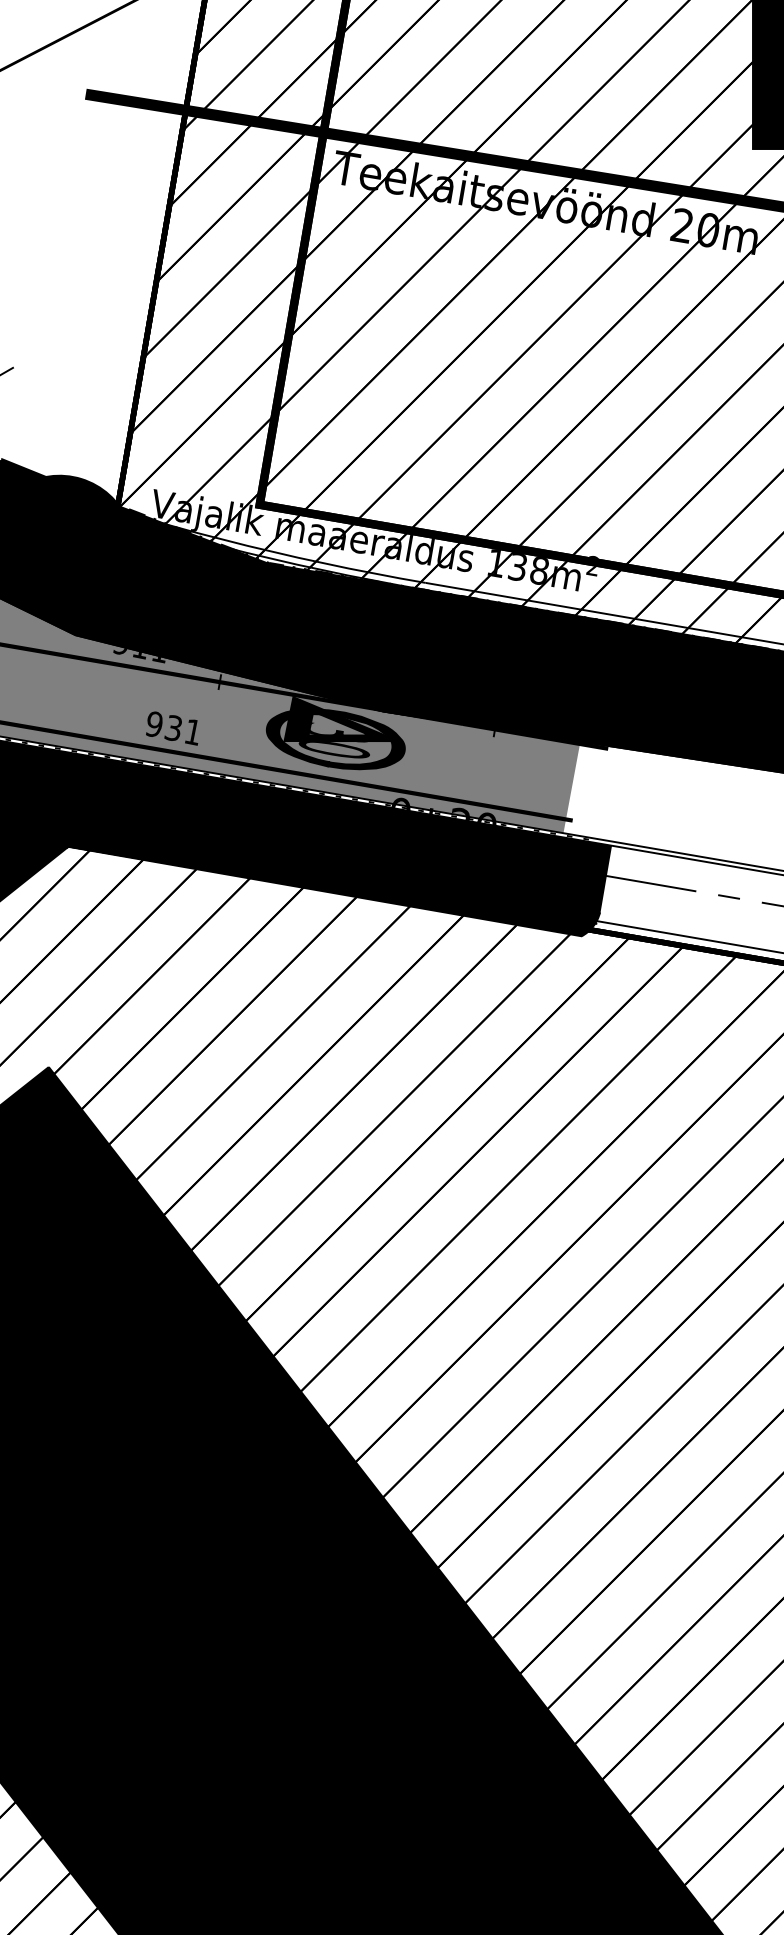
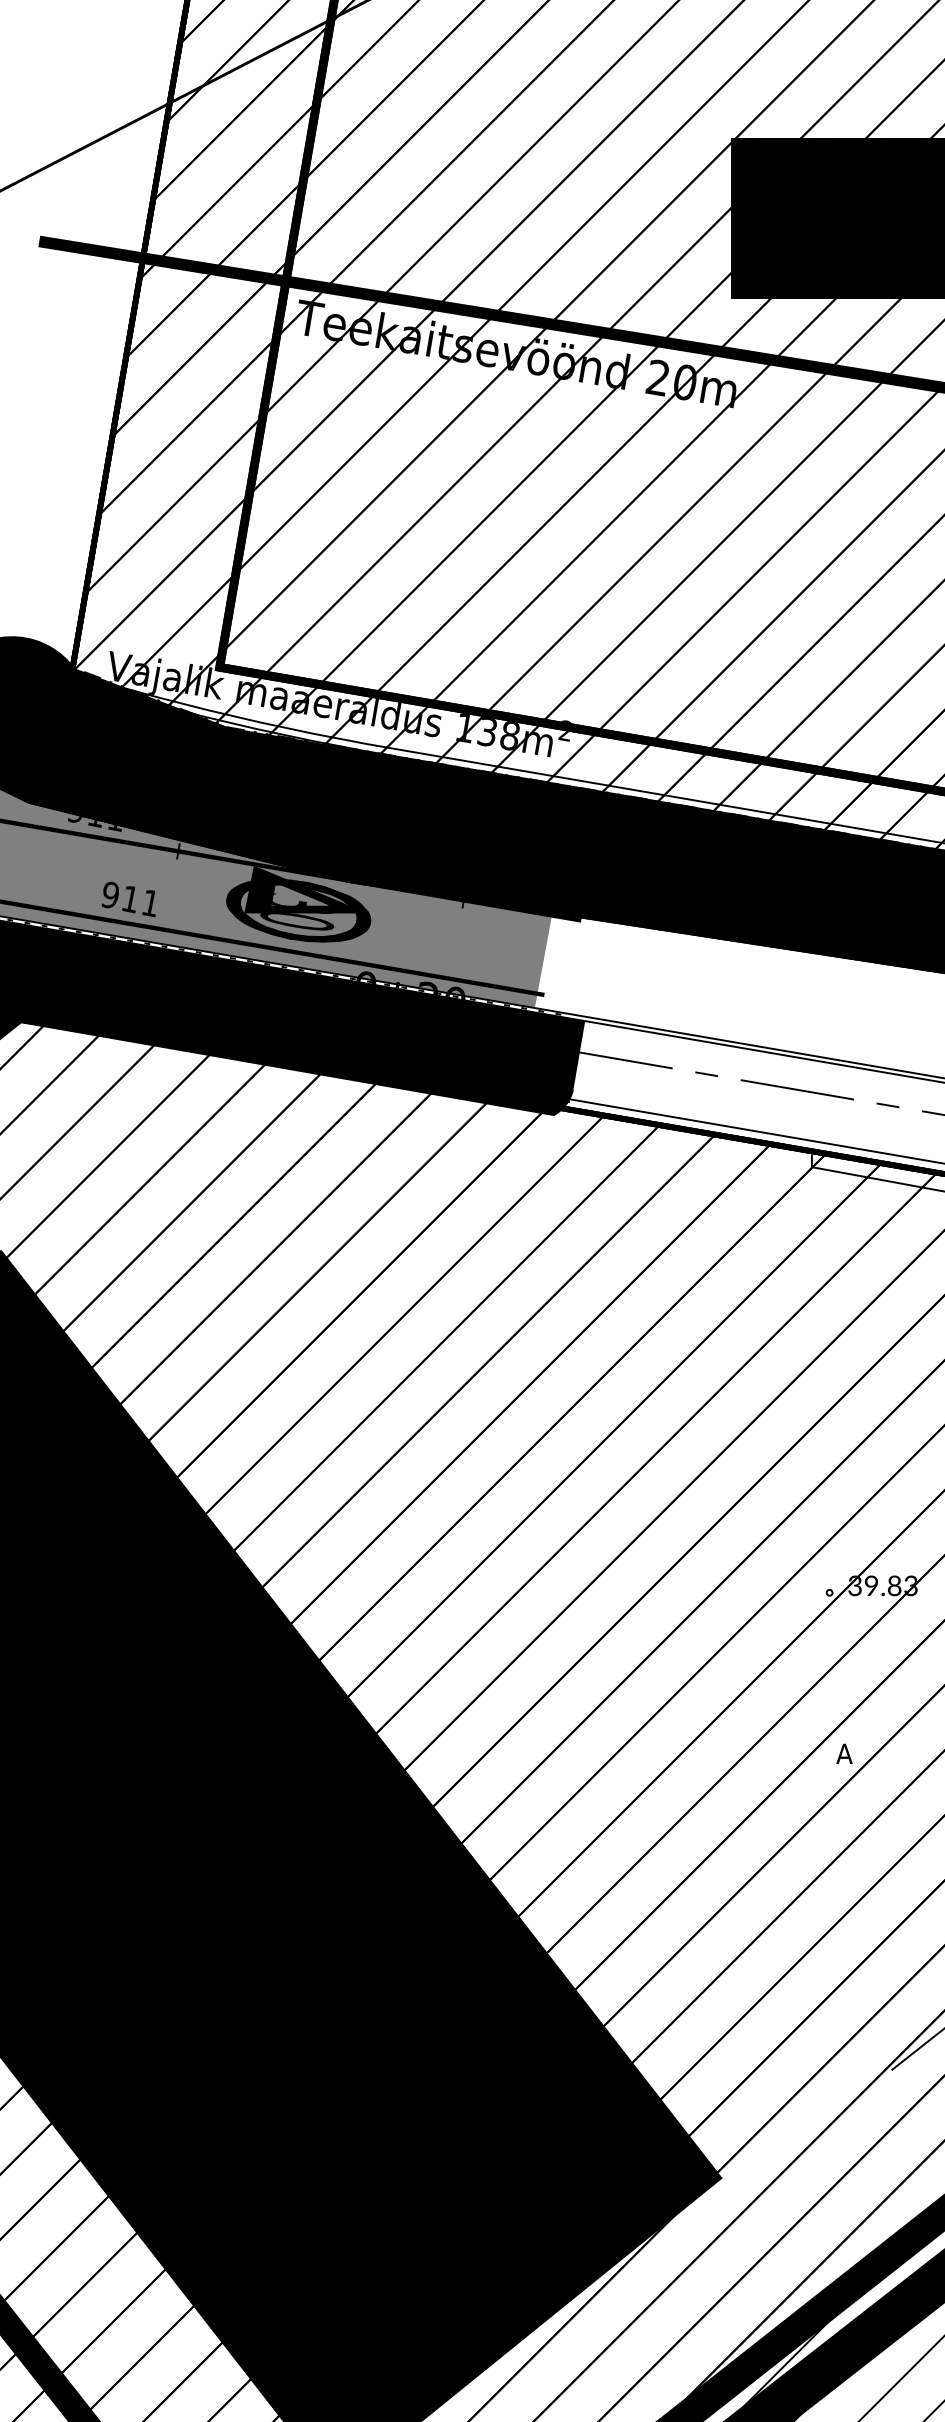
text: (172, 728) -> (129, 899), 931 -> 911

